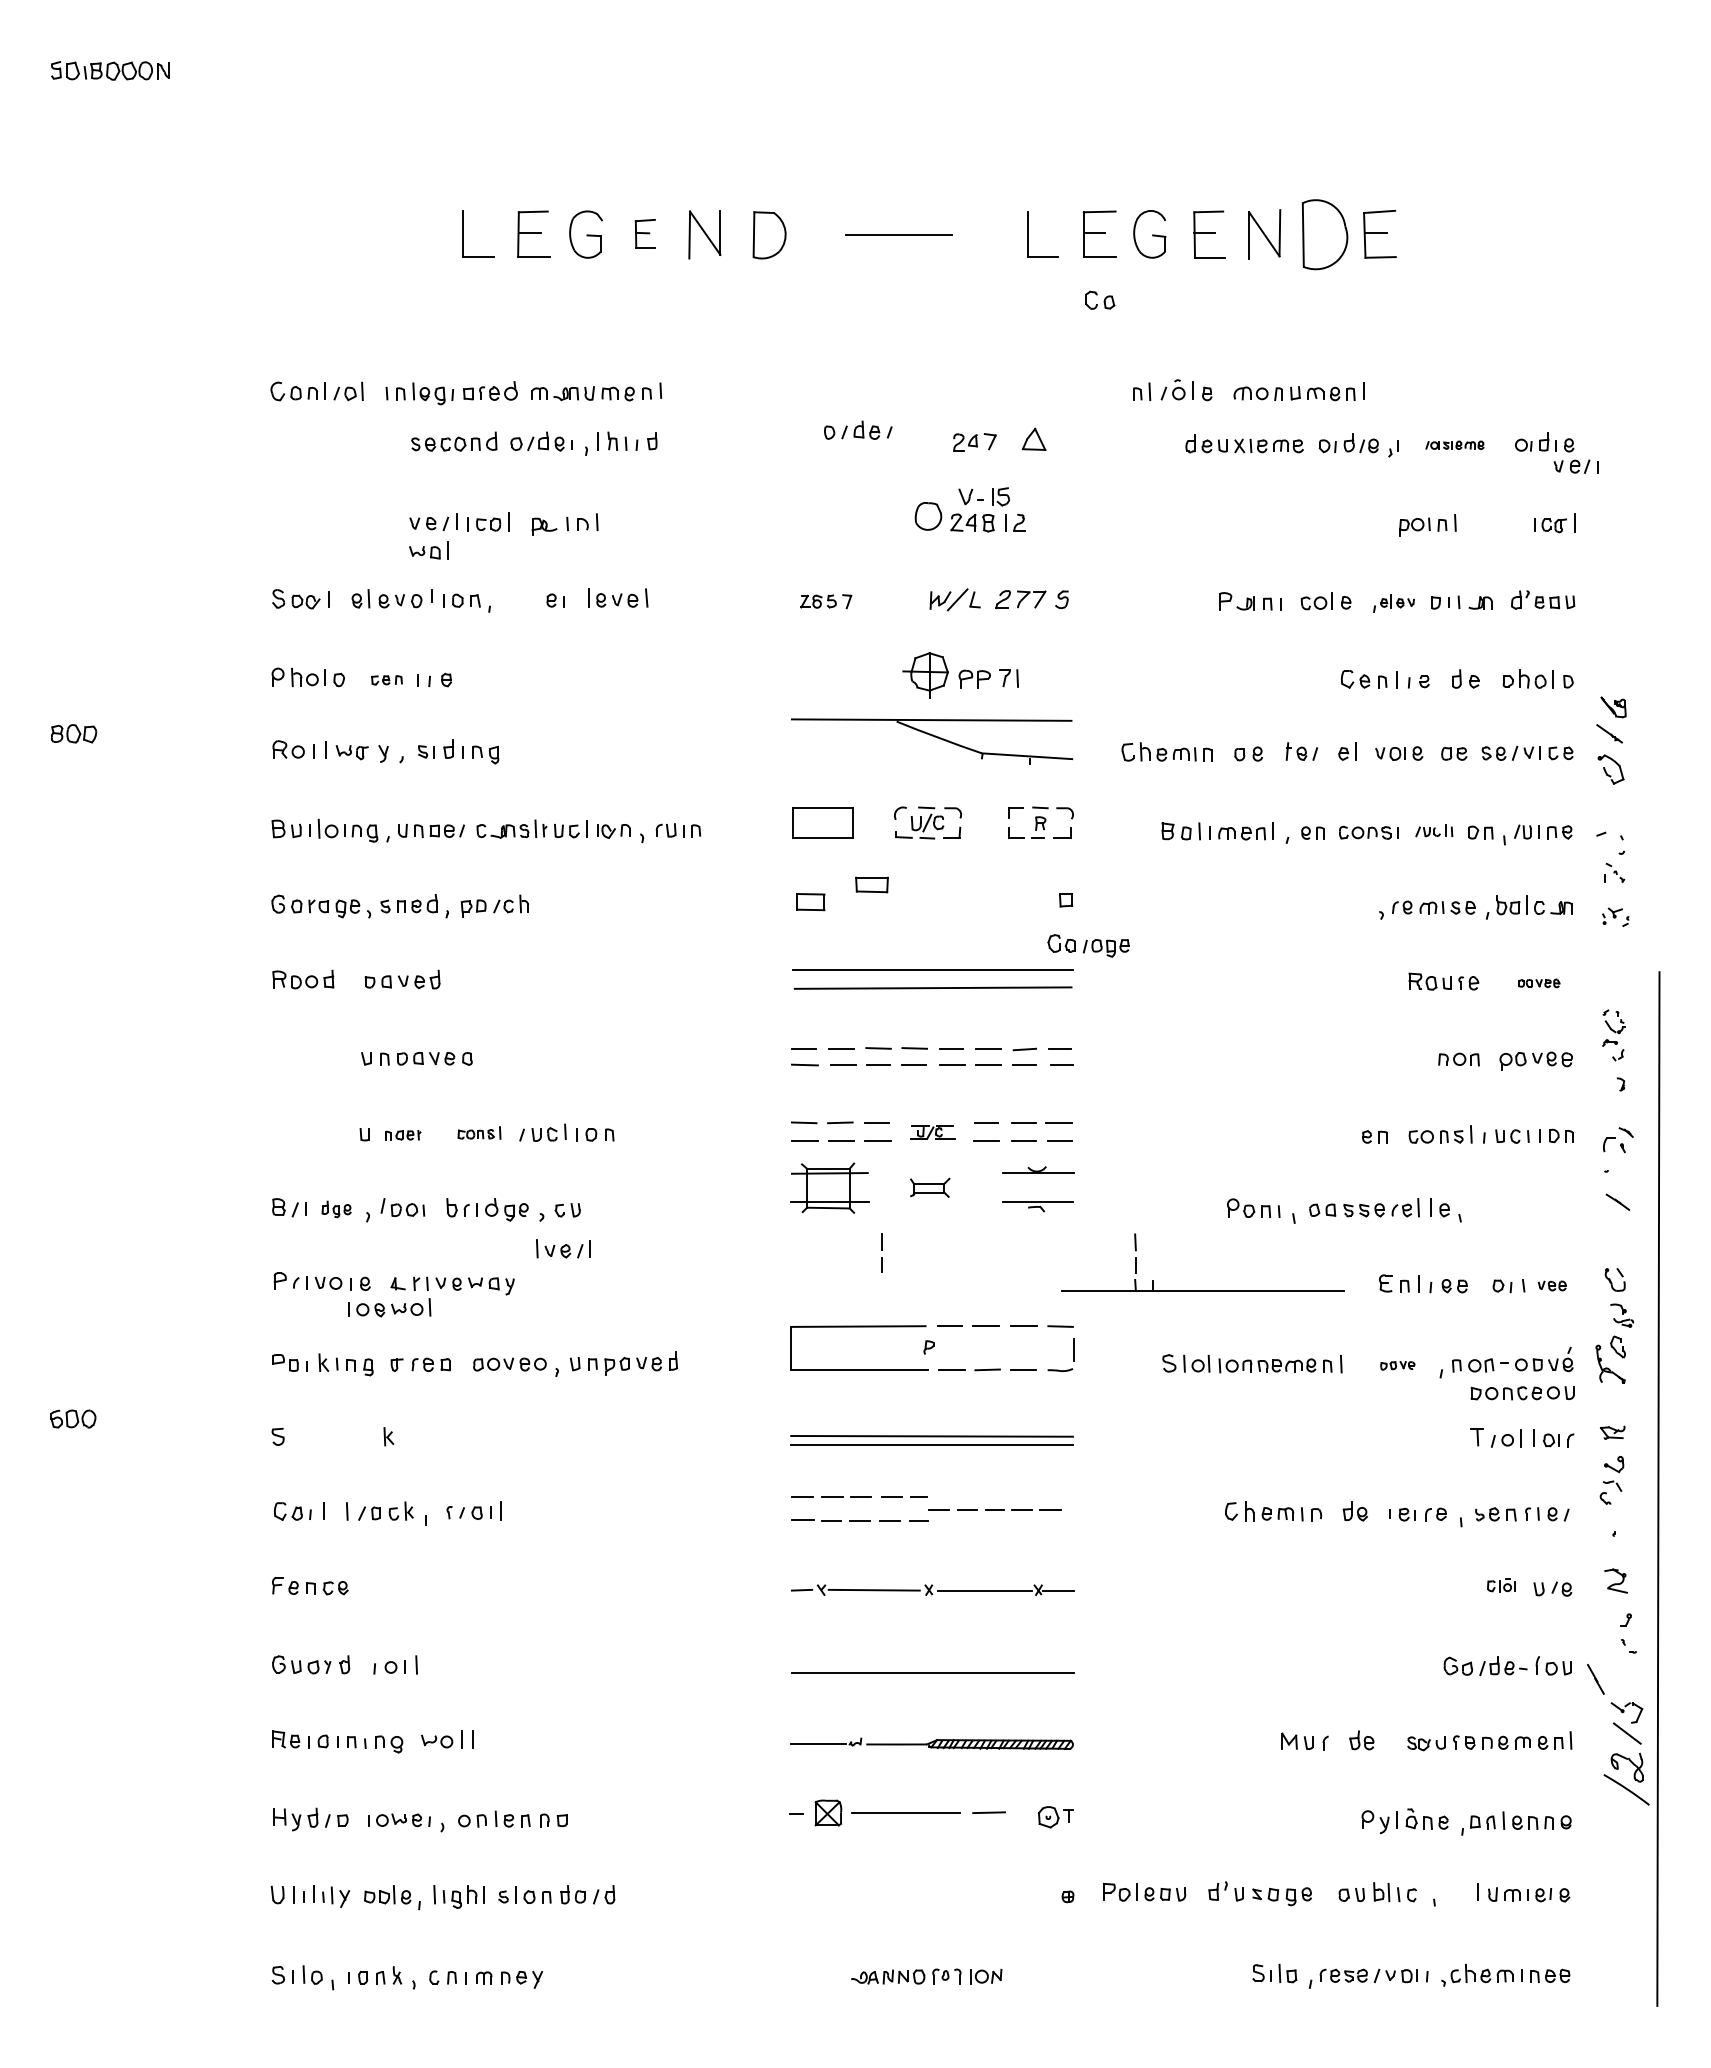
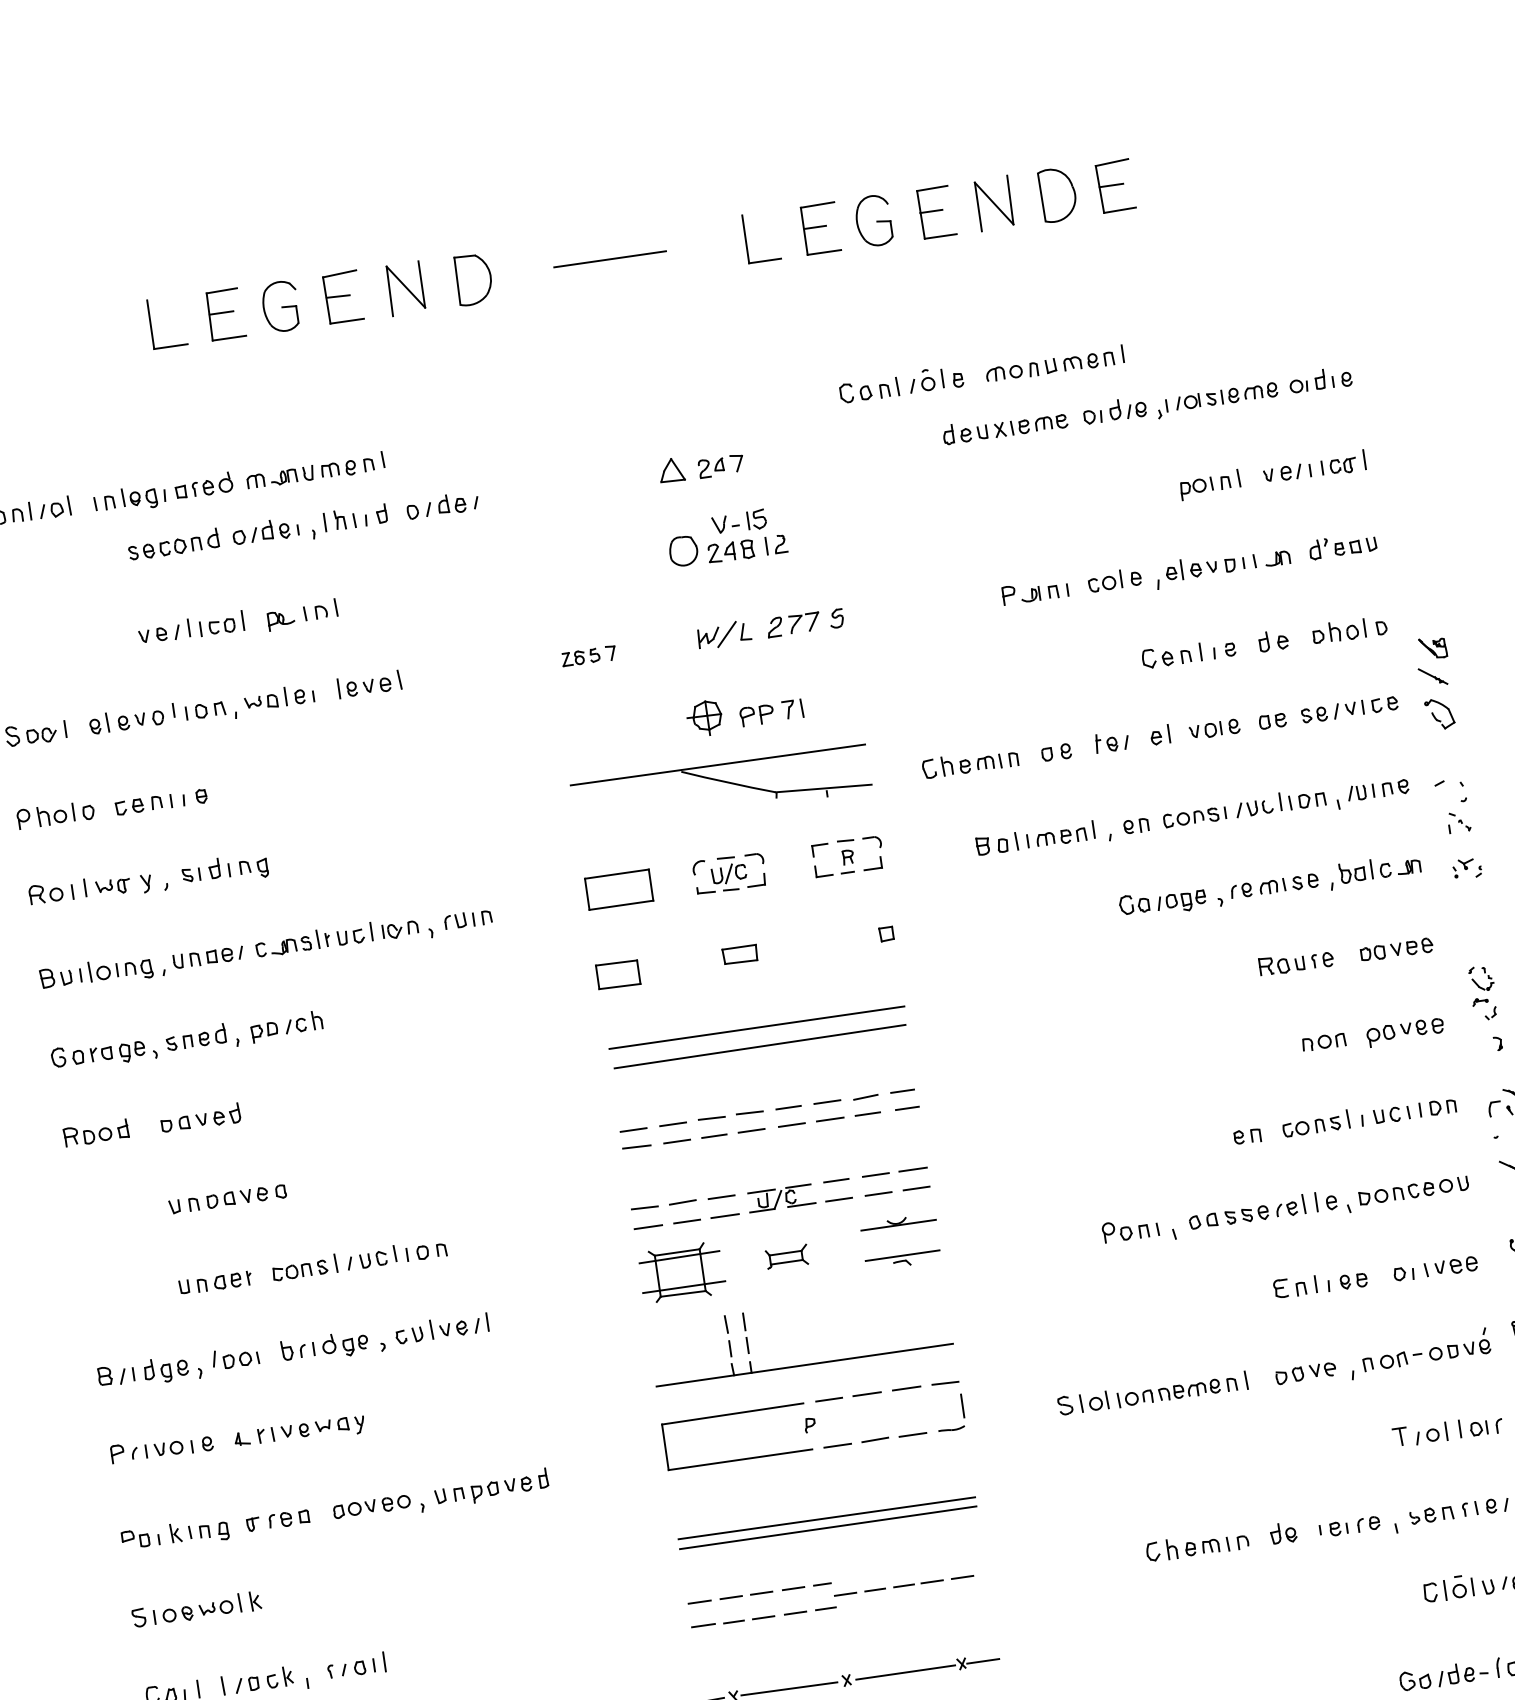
part: (645, 233) -> (343, 296), size x1.67
part: (1324, 234) -> (1057, 194), size x0.71
part: (1100, 299) -> (856, 391), moved
part: (858, 429) -> (442, 504), moved
part: (1034, 438) -> (671, 469), moved
part: (1454, 445) -> (1226, 396), size x1.67
part: (1575, 466) -> (1286, 472), moved
part: (428, 550) -> (264, 699), moved
part: (1393, 603) -> (1185, 572), size x1.43
part: (925, 674) -> (704, 717), size x0.71
part: (386, 680) -> (138, 805), size x1.43
part: (1433, 830) -> (1262, 805), size x1.43
part: (871, 884) -> (739, 954), moved
part: (810, 901) -> (617, 974), size x1.43
part: (1088, 945) -> (1162, 902), moved
part: (1539, 983) -> (1397, 949), size x1.67
part: (479, 1132) -> (304, 1267), size x1.43
part: (932, 1132) -> (781, 1198), size x1.43
part: (402, 1135) -> (224, 1282), size x1.43
part: (336, 1209) -> (166, 1369), size x1.43
part: (563, 1248) -> (459, 1325), moved
part: (1552, 1285) -> (1456, 1265), size x1.43
part: (1202, 1290) -> (804, 1364), moved
part: (389, 1307) -> (197, 1609), moved
part: (1397, 1365) -> (1305, 1373), size x1.67
part: (1522, 1393) -> (1413, 1191), moved
part: (1501, 1585) -> (1448, 1588), size x1.67

